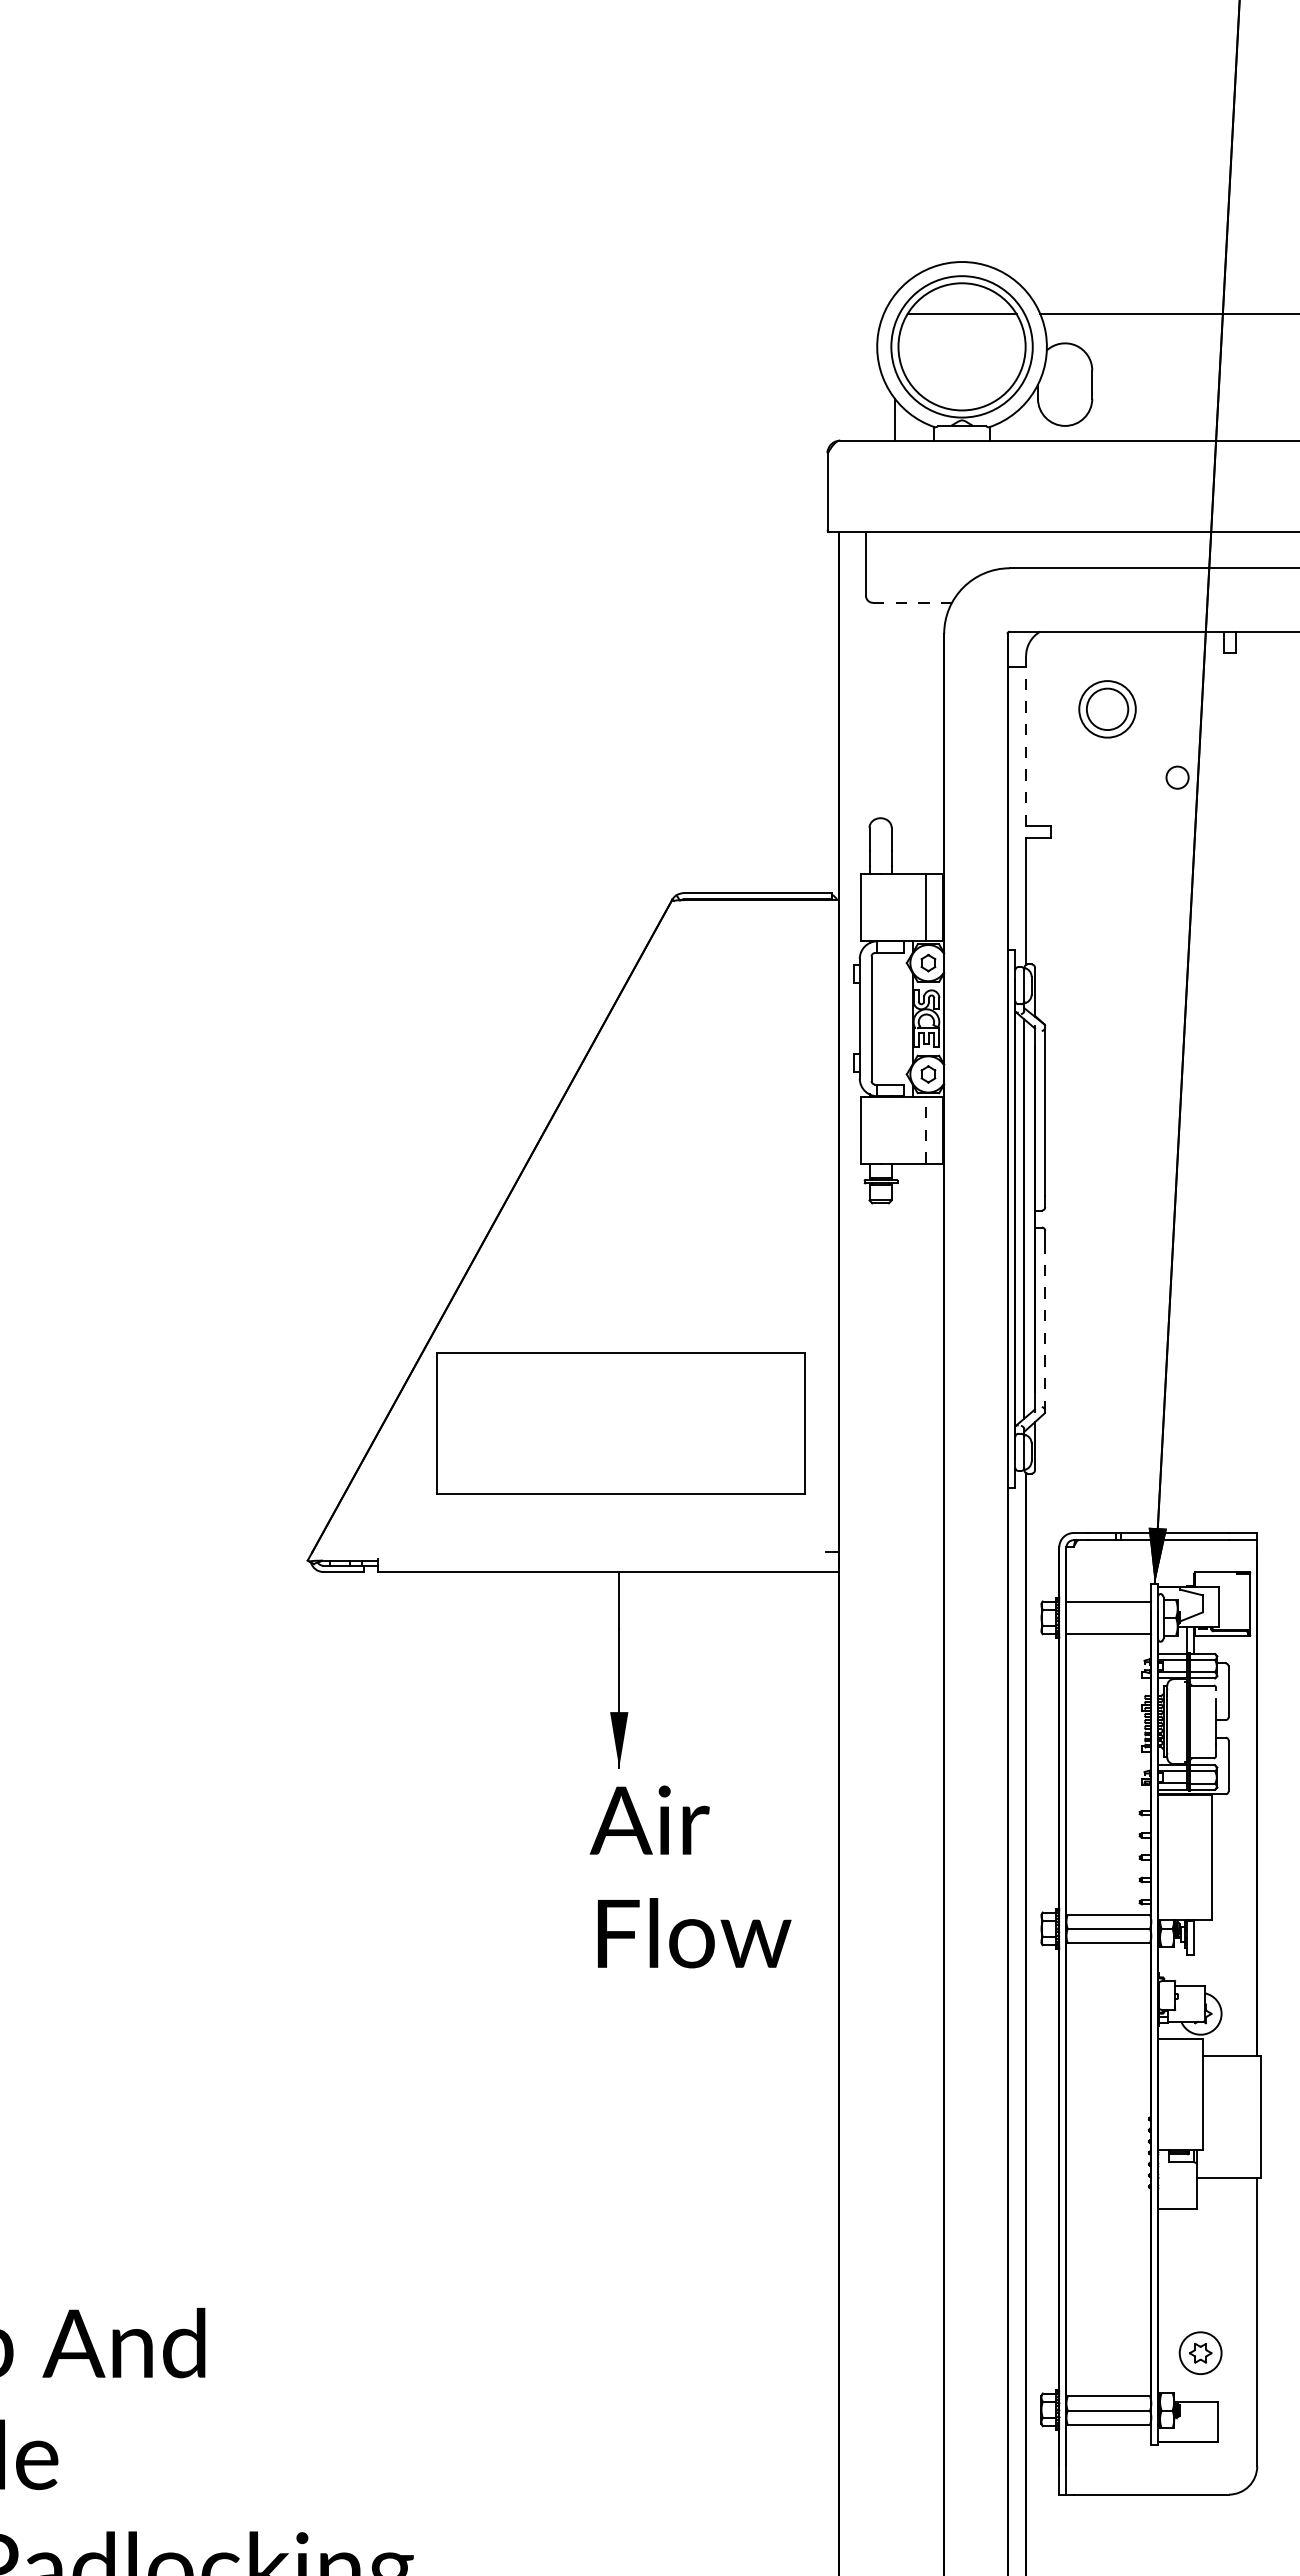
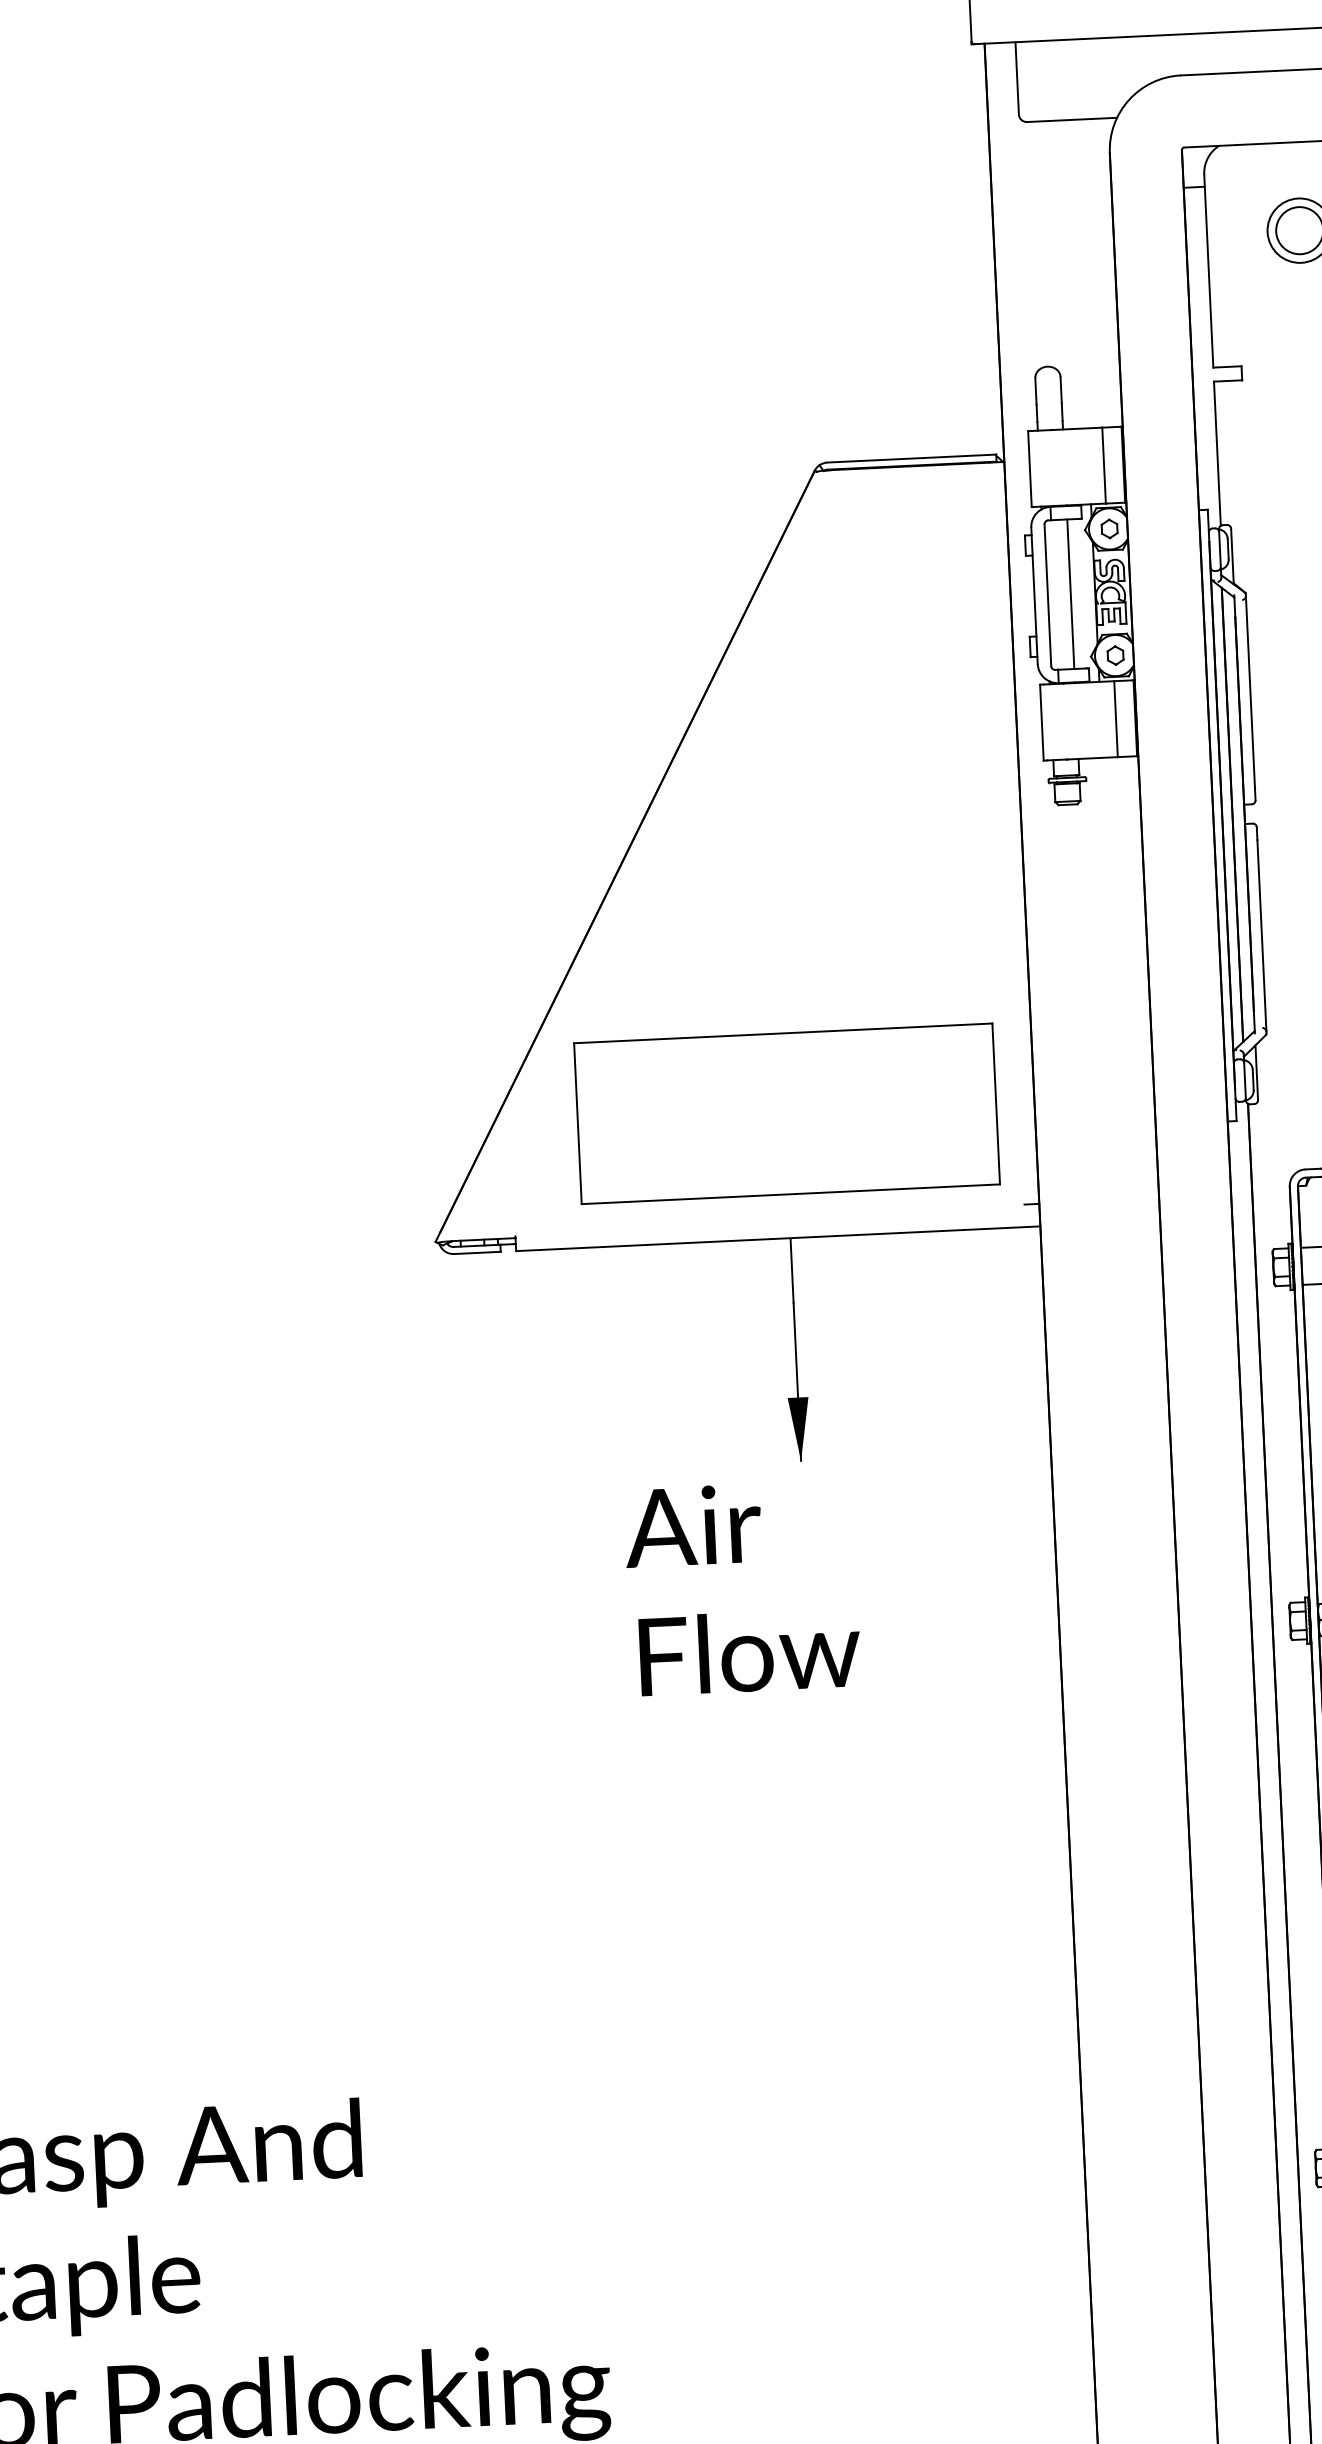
line: (913, 602) -> (1073, 119), dashed -> solid
line: (1026, 741) -> (1209, 271), dashed -> solid
line: (891, 1018) -> (1070, 593), added
line: (926, 1129) -> (1116, 718), dashed -> solid
line: (1045, 1326) -> (1262, 936), dashed -> solid
part: (620, 1423) -> (786, 1113), moved
text: (690, 1876) -> (742, 1587), moved

